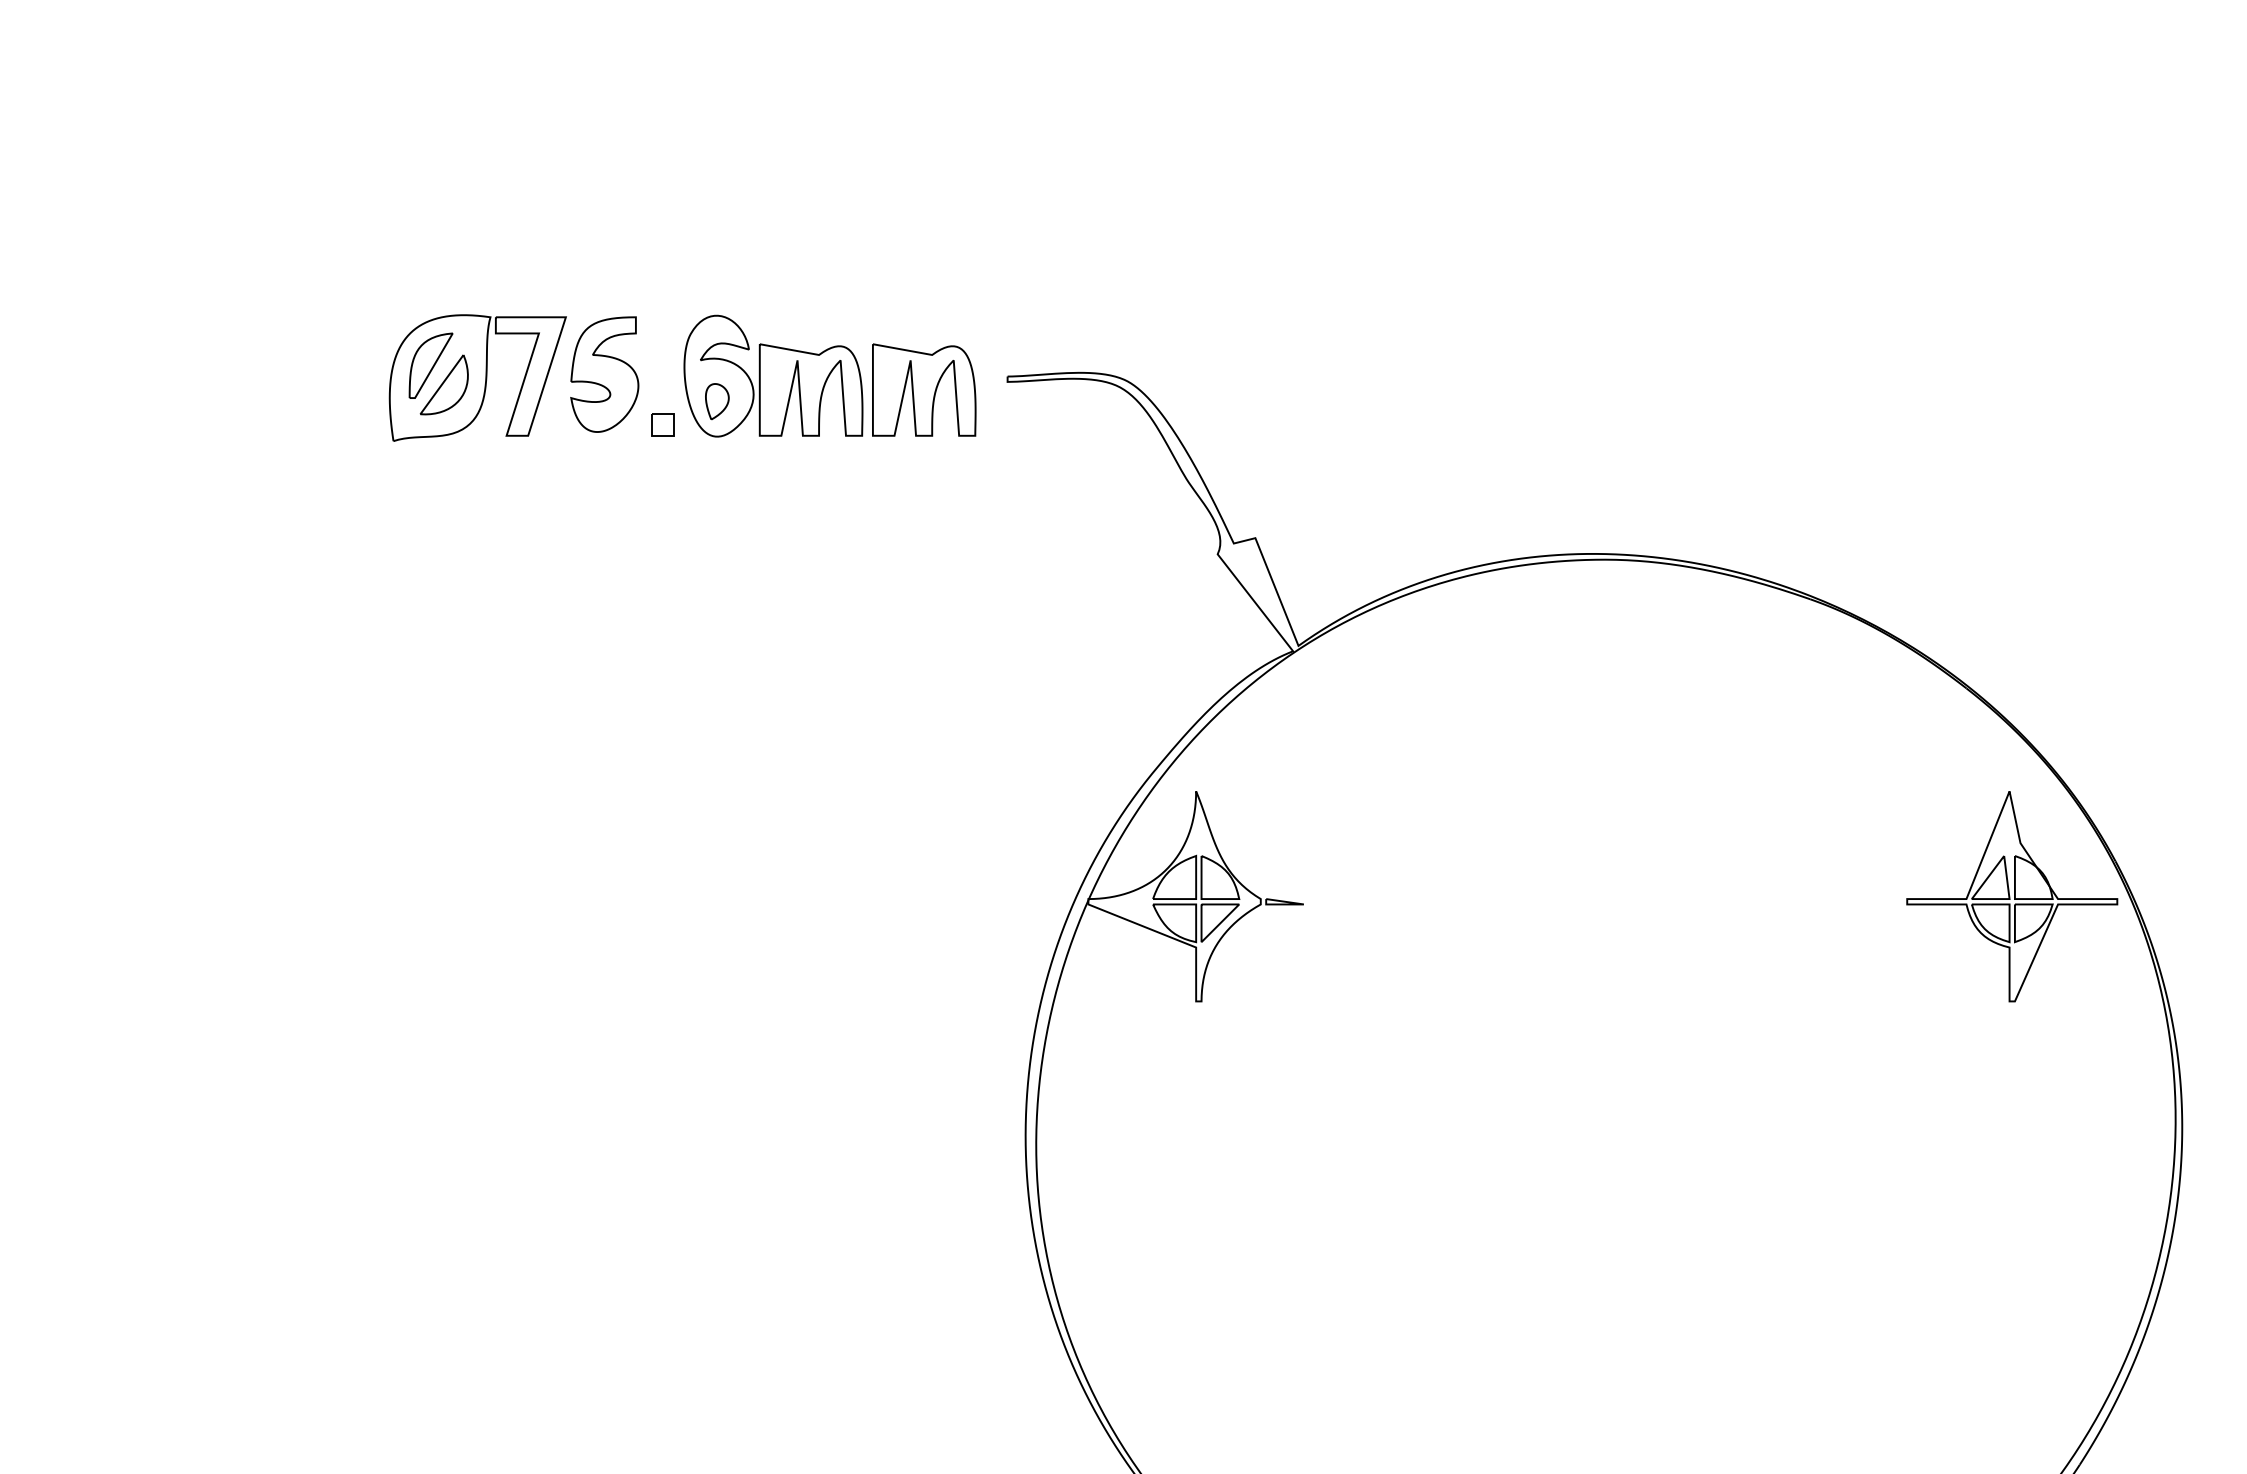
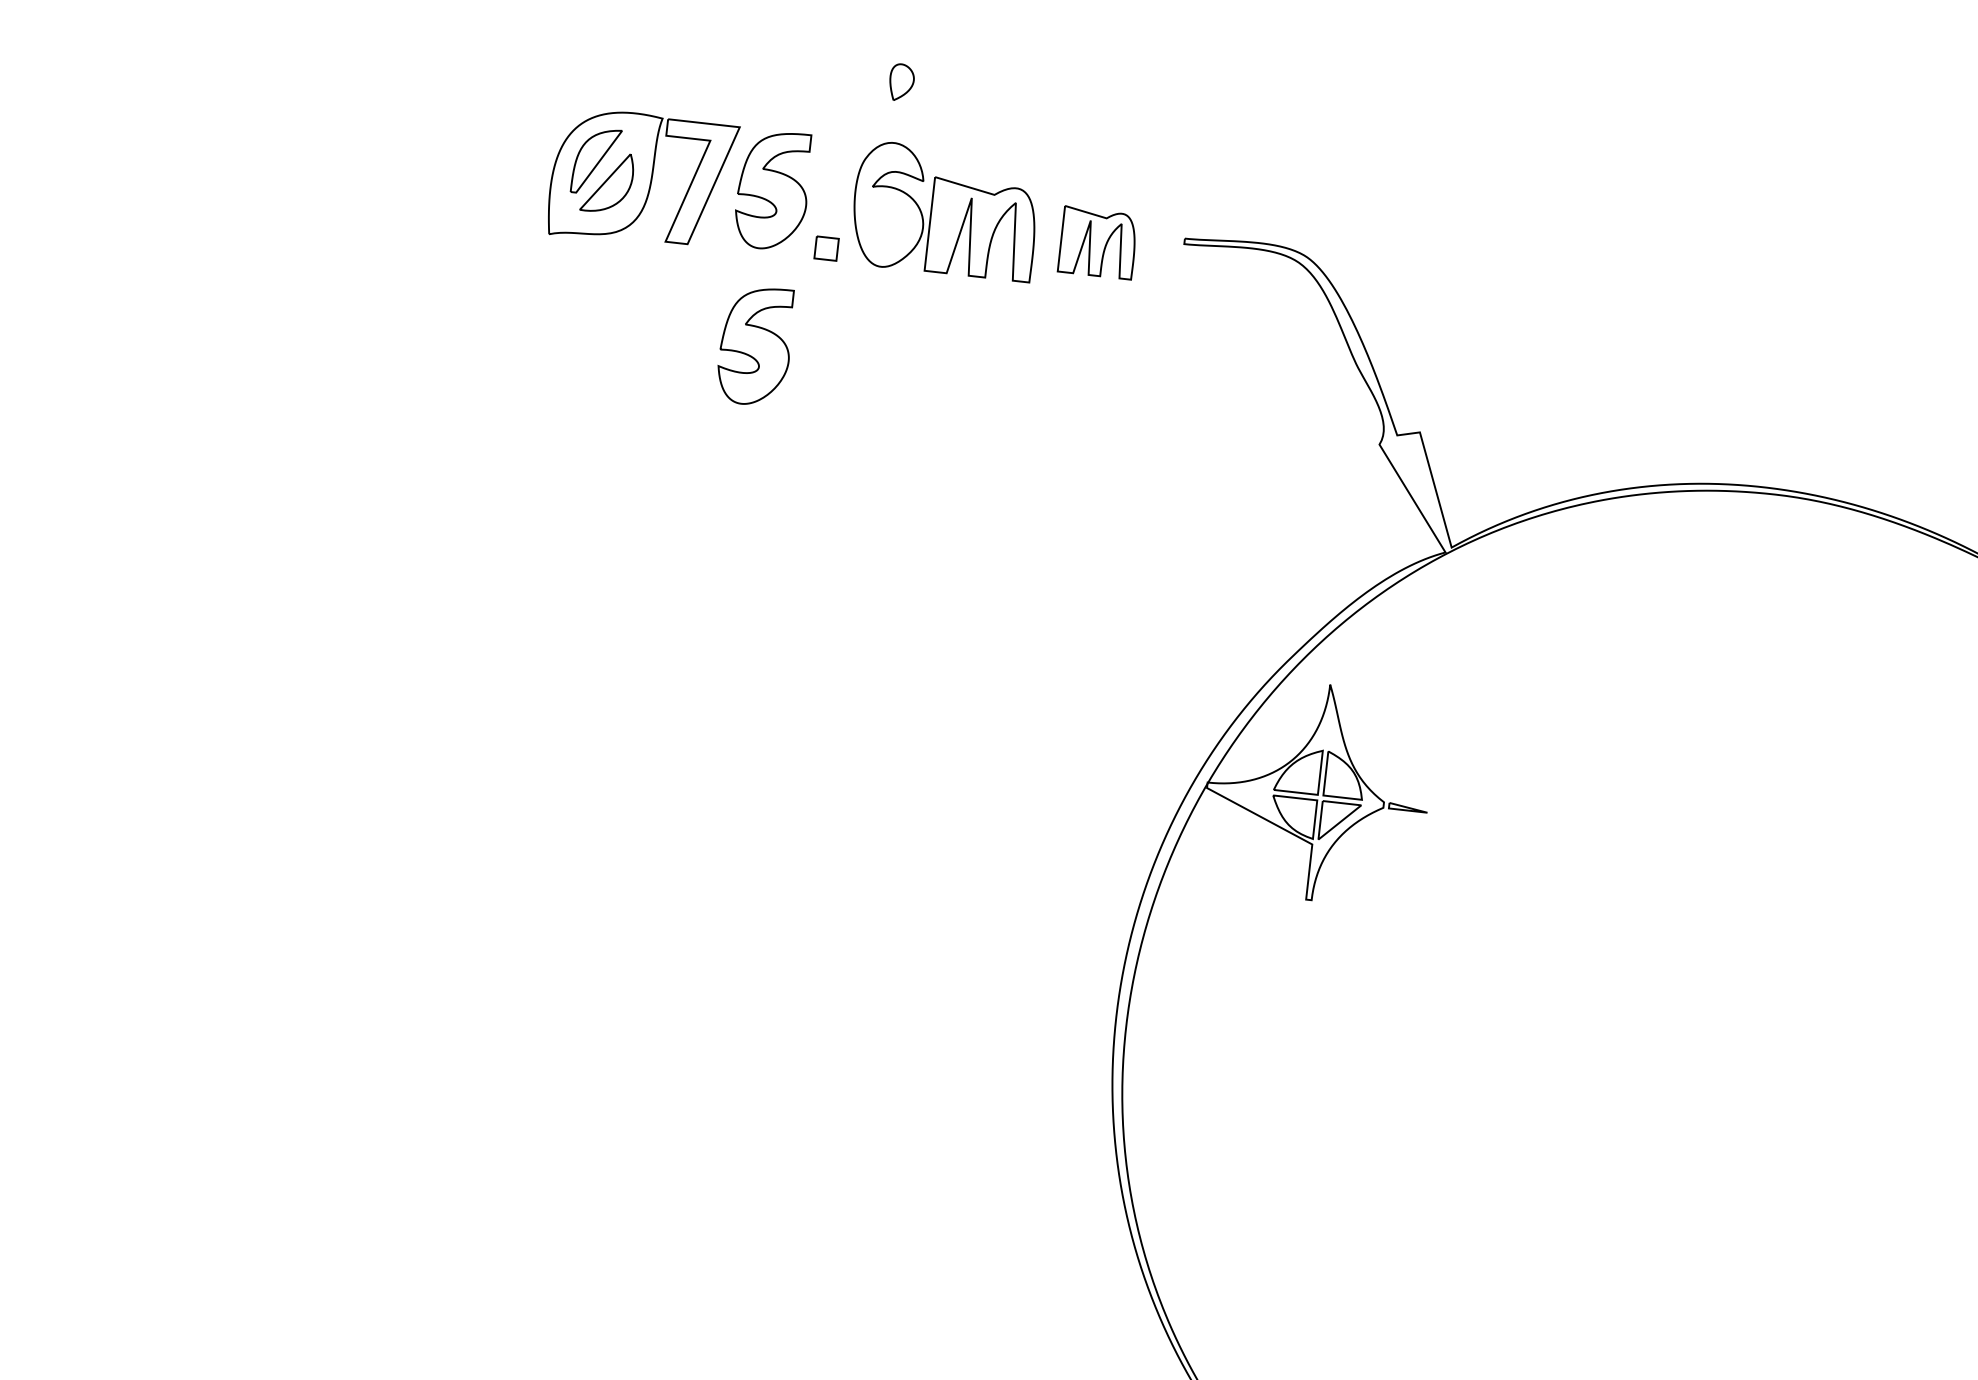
part: (924, 389) -> (1098, 242), size x0.7
part: (717, 401) -> (901, 82), moved
part: (604, 526) -> (755, 345), added

